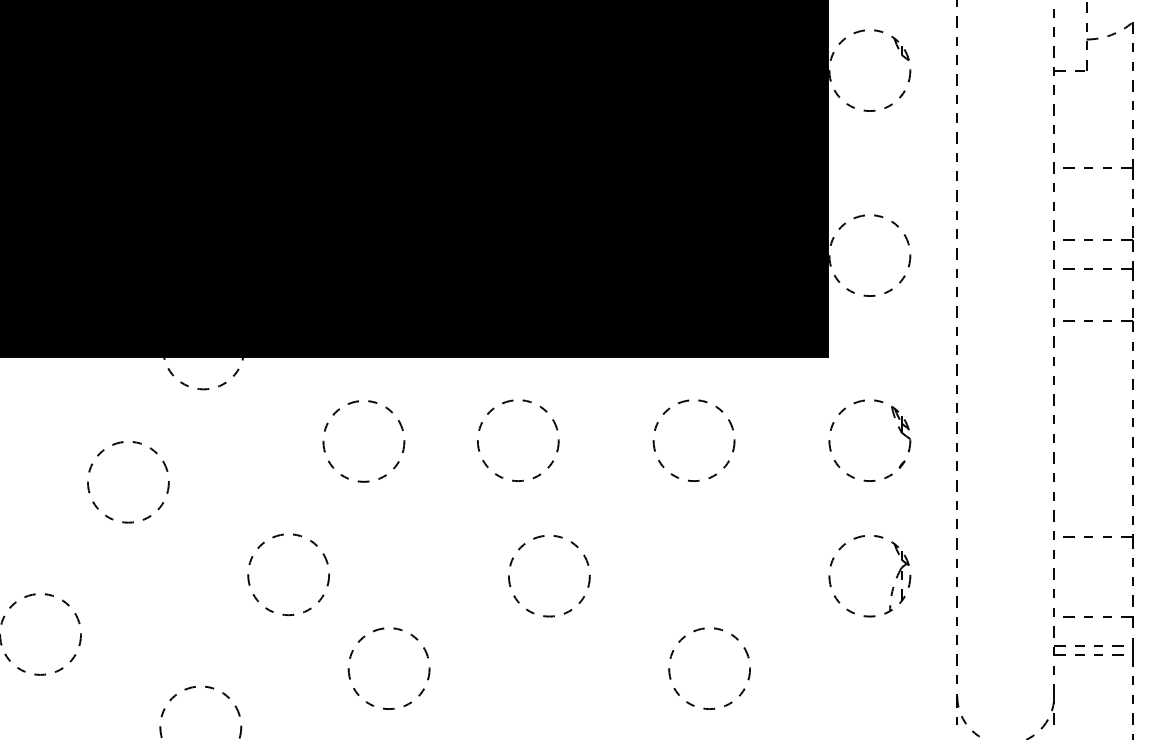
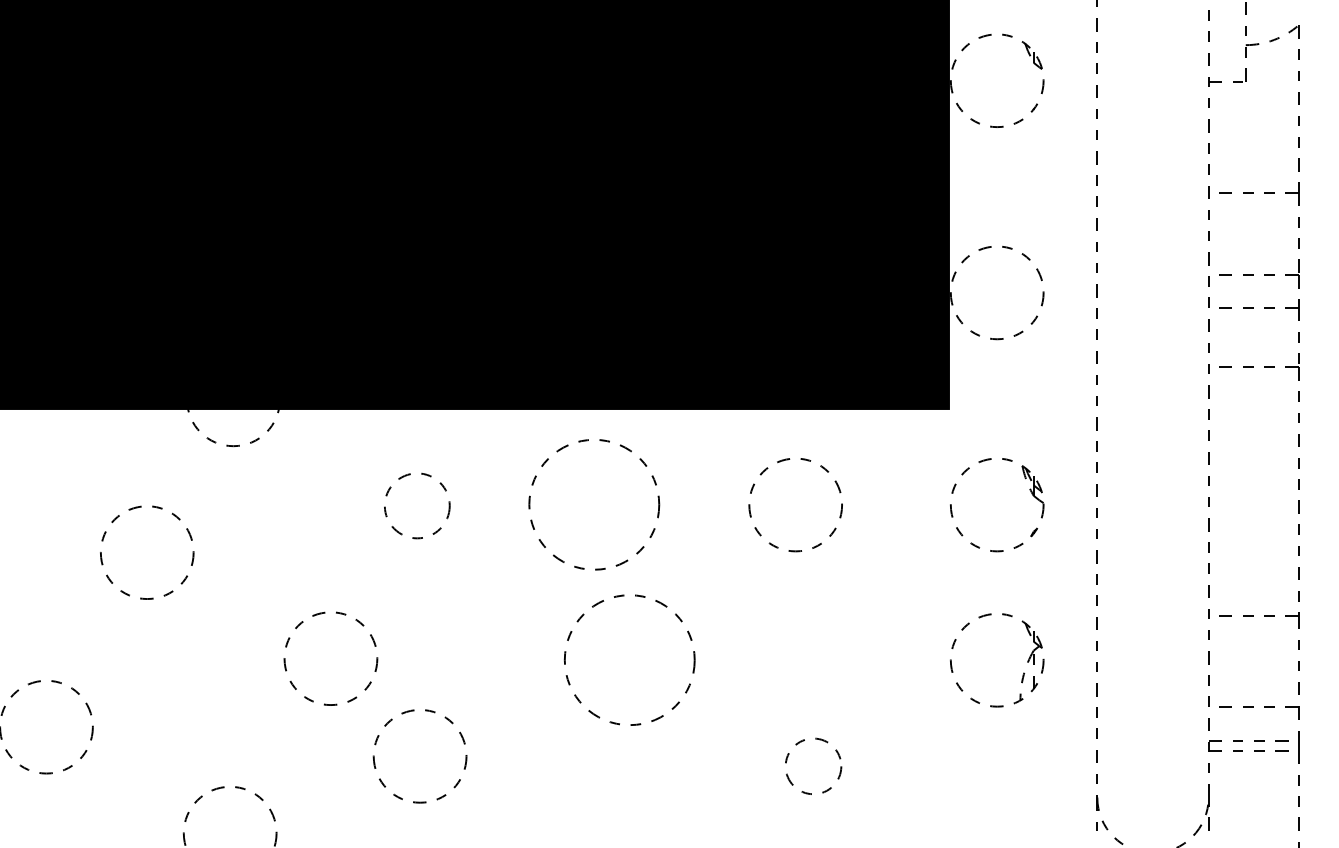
circle: (364, 441) -> (417, 505), size x0.7
circle: (517, 441) -> (593, 505), size x1.4
circle: (549, 576) -> (629, 660), size x1.4
circle: (388, 668) -> (419, 756), moved
circle: (709, 668) -> (813, 766), size x0.6

